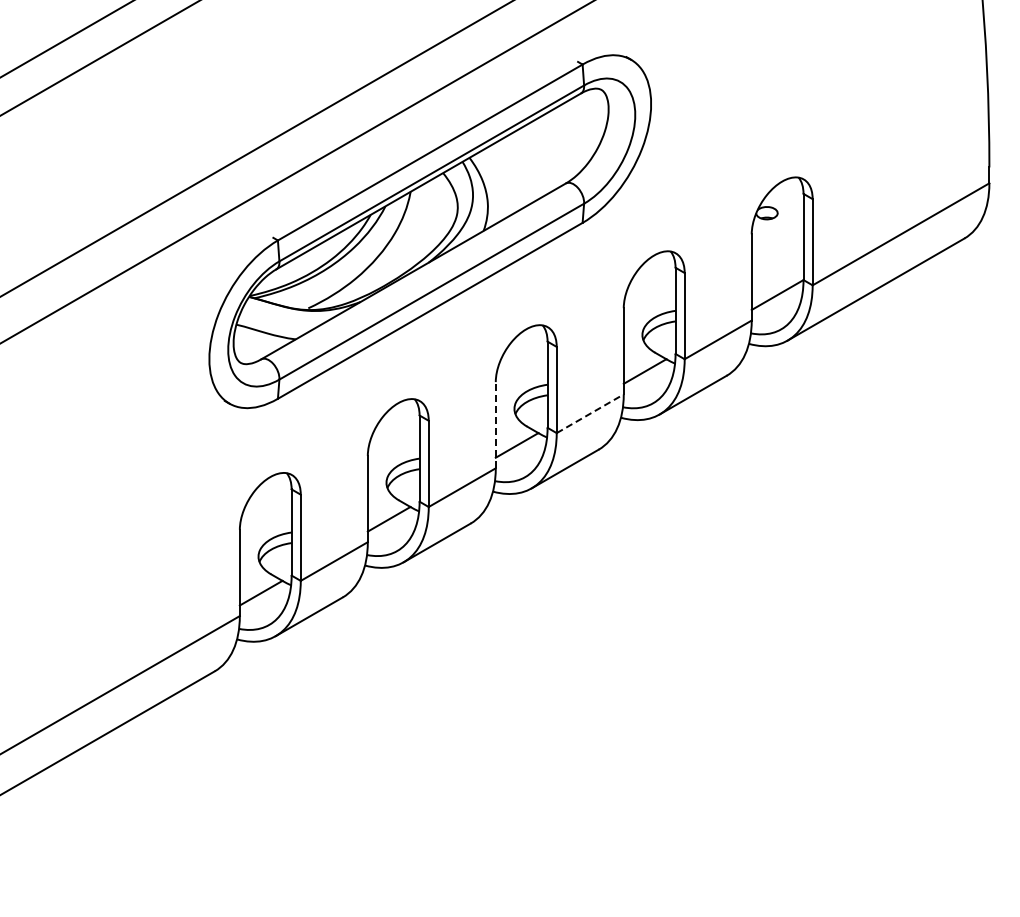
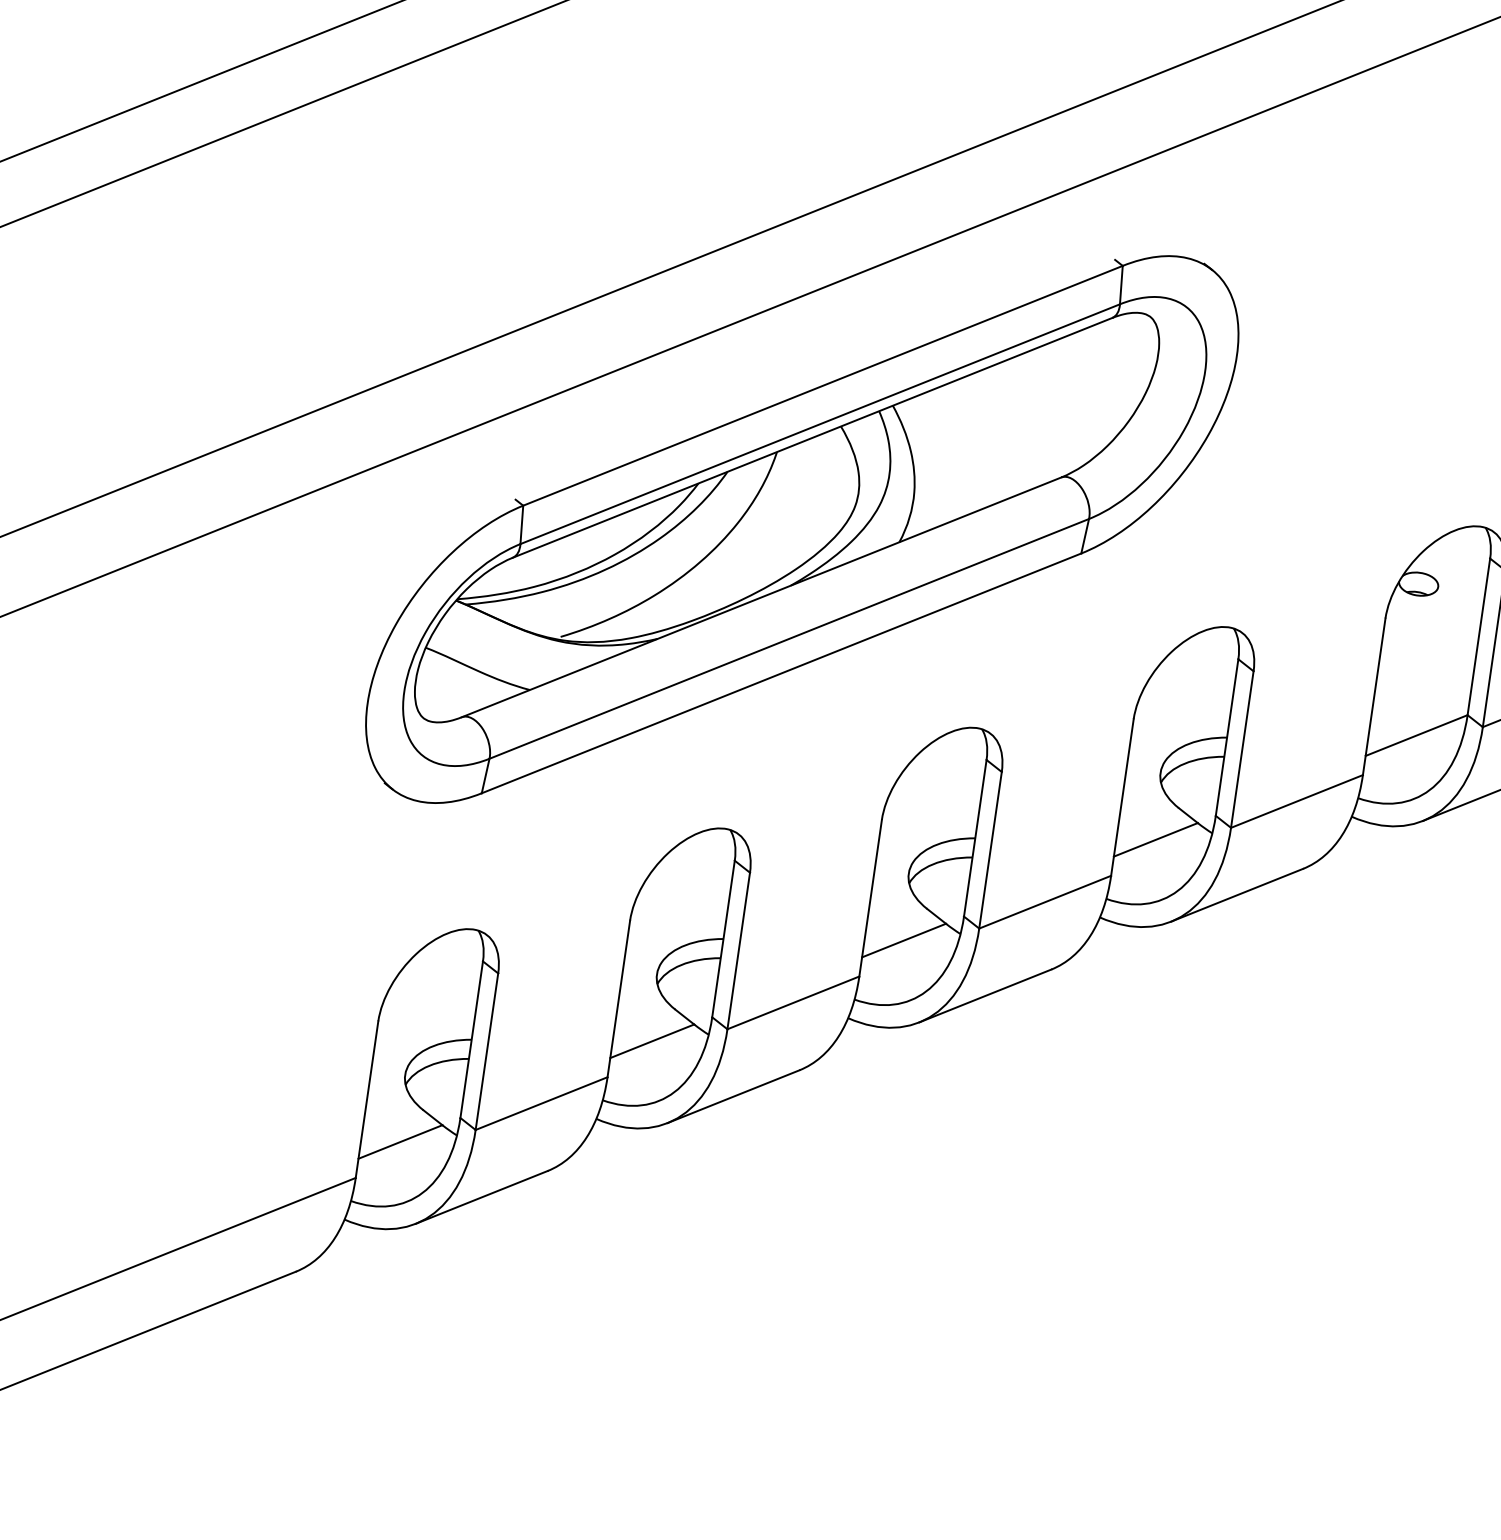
line: (590, 413) -> (1045, 901), dashed -> solid
line: (495, 424) -> (870, 896), dashed -> solid

